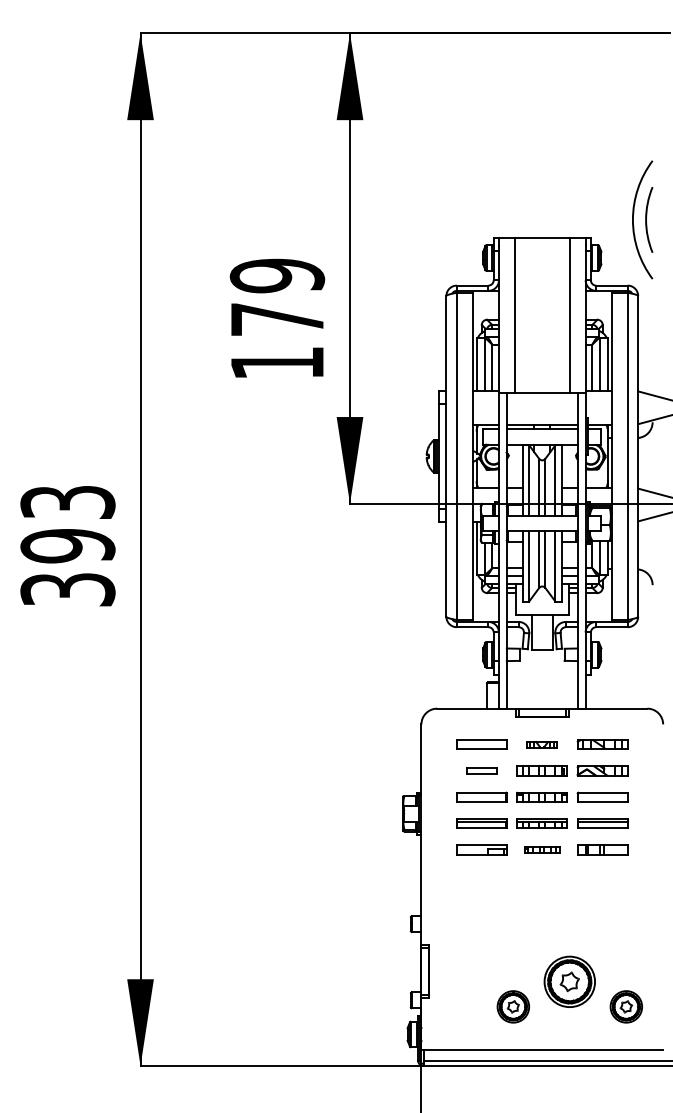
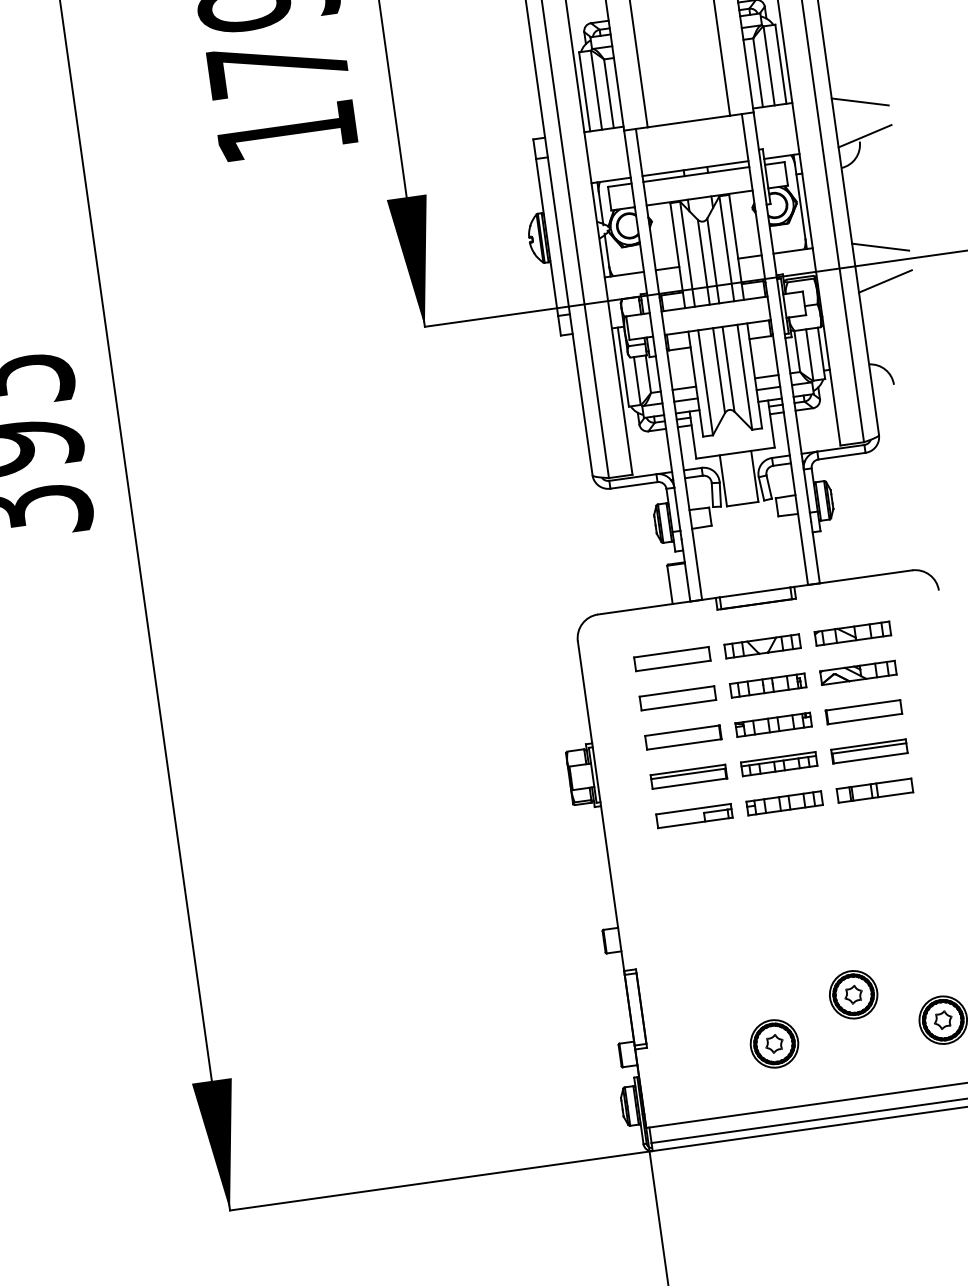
part: (541, 744) -> (761, 646), size x1.67
part: (481, 770) -> (677, 697), size x1.67
part: (541, 849) -> (783, 802), size x1.43
part: (569, 981) -> (852, 994), size x0.62

